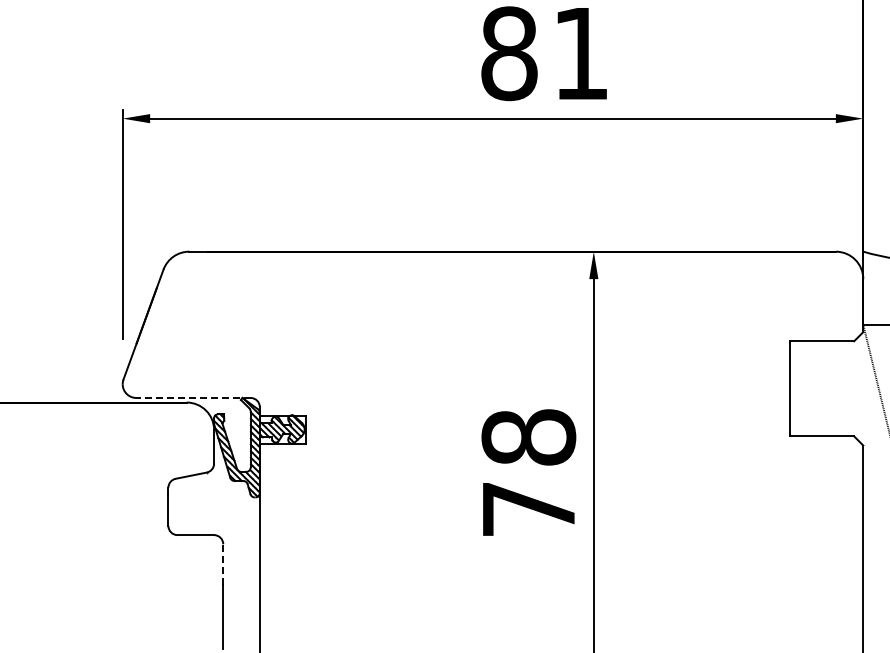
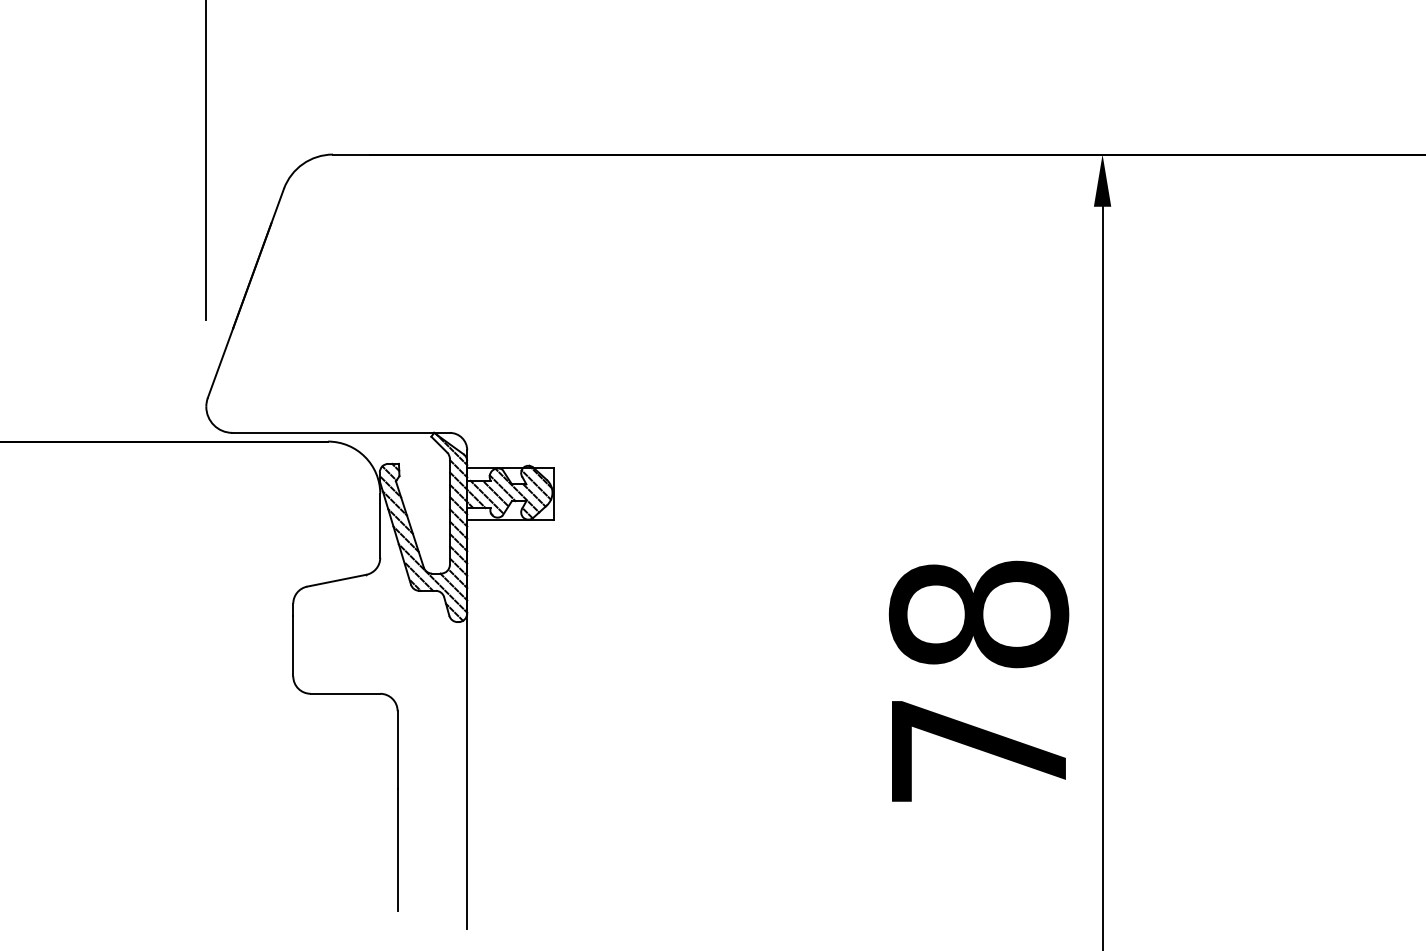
line: (193, 397) -> (341, 431), dashed -> solid
text: (528, 472) -> (978, 681), moved
line: (223, 564) -> (398, 749), dashed -> solid

